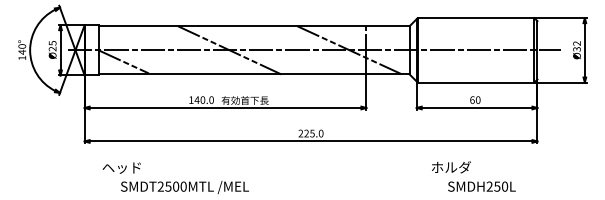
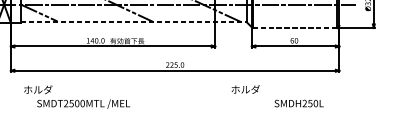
line: (254, 74) -> (134, 22), solid -> dashed
line: (476, 82) -> (295, 27), solid -> dashed
text: (121, 167) -> (37, 89), ヘッド -> ホルダ
text: (451, 167) -> (245, 89), moved

